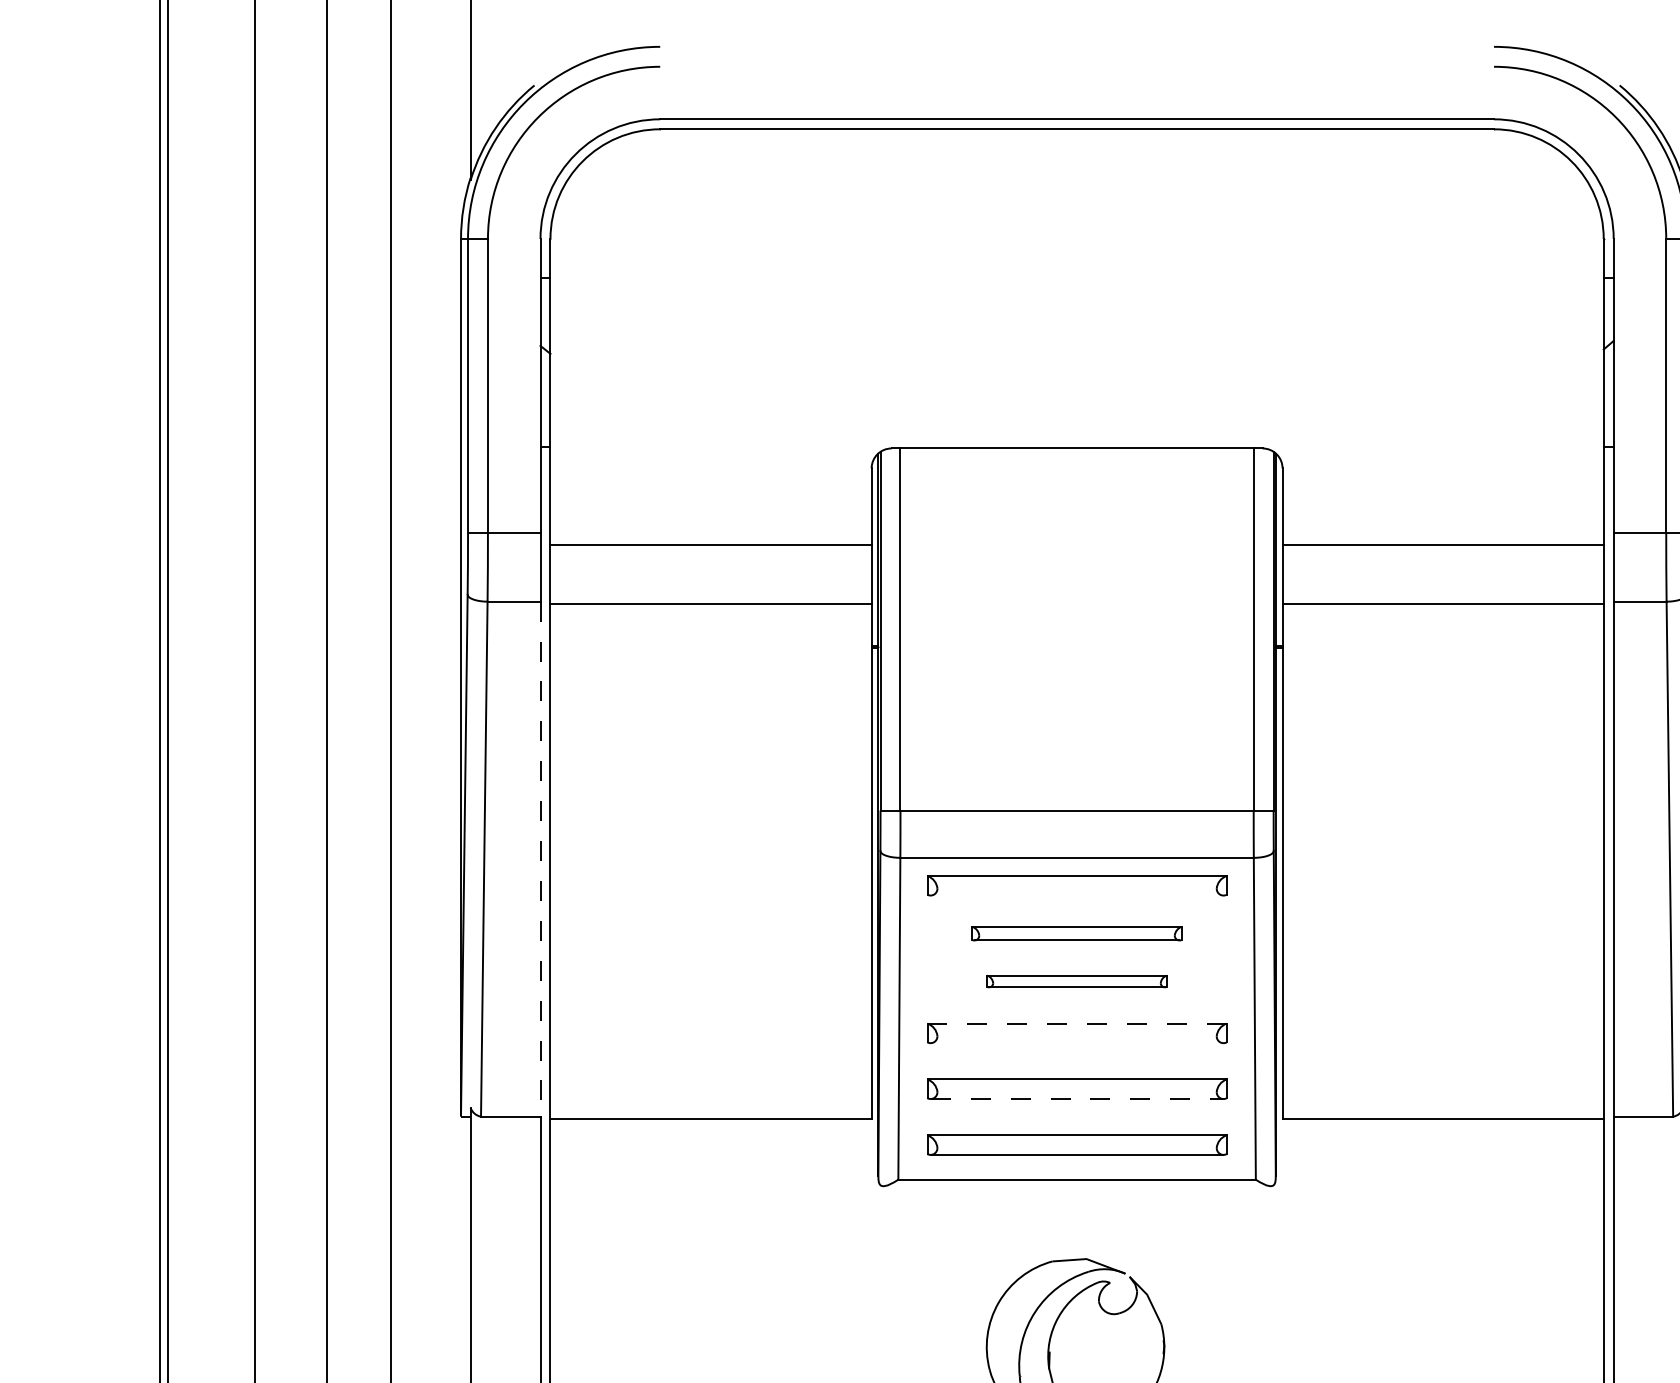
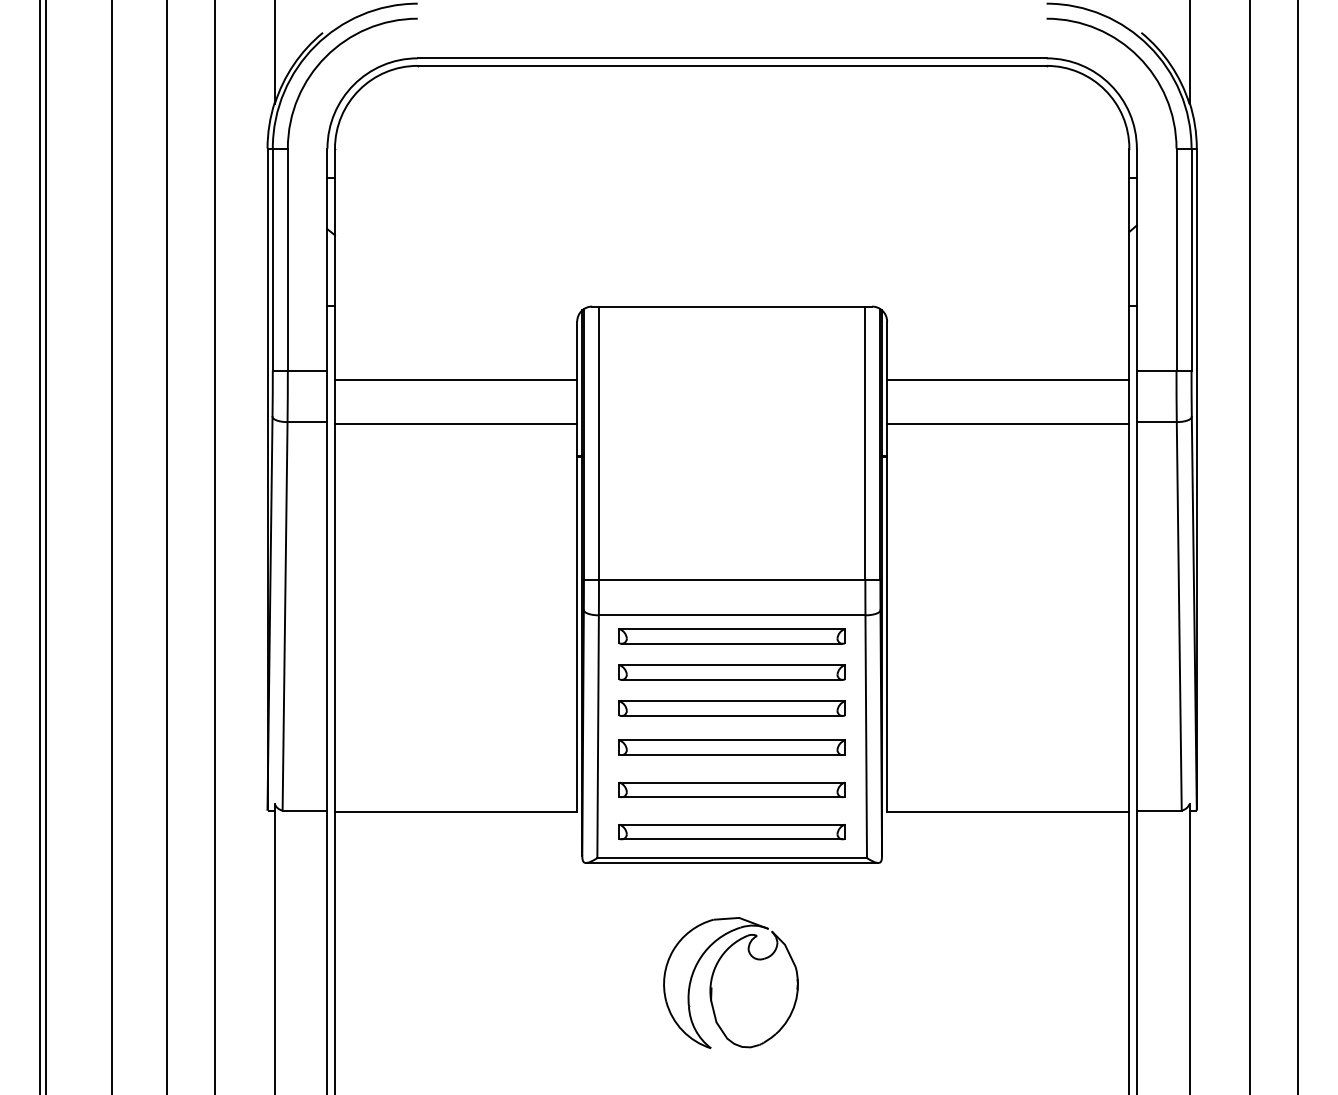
line: (540, 859) -> (327, 616), dashed -> solid
line: (1076, 895) -> (731, 643), added
part: (1076, 933) -> (731, 672), size x1.43
part: (1076, 981) -> (731, 708), size x1.67
line: (1077, 1023) -> (732, 740), dashed -> solid
line: (1076, 1042) -> (731, 754), added
line: (1077, 1099) -> (732, 797), dashed -> solid
line: (1077, 1186) -> (732, 863), added

